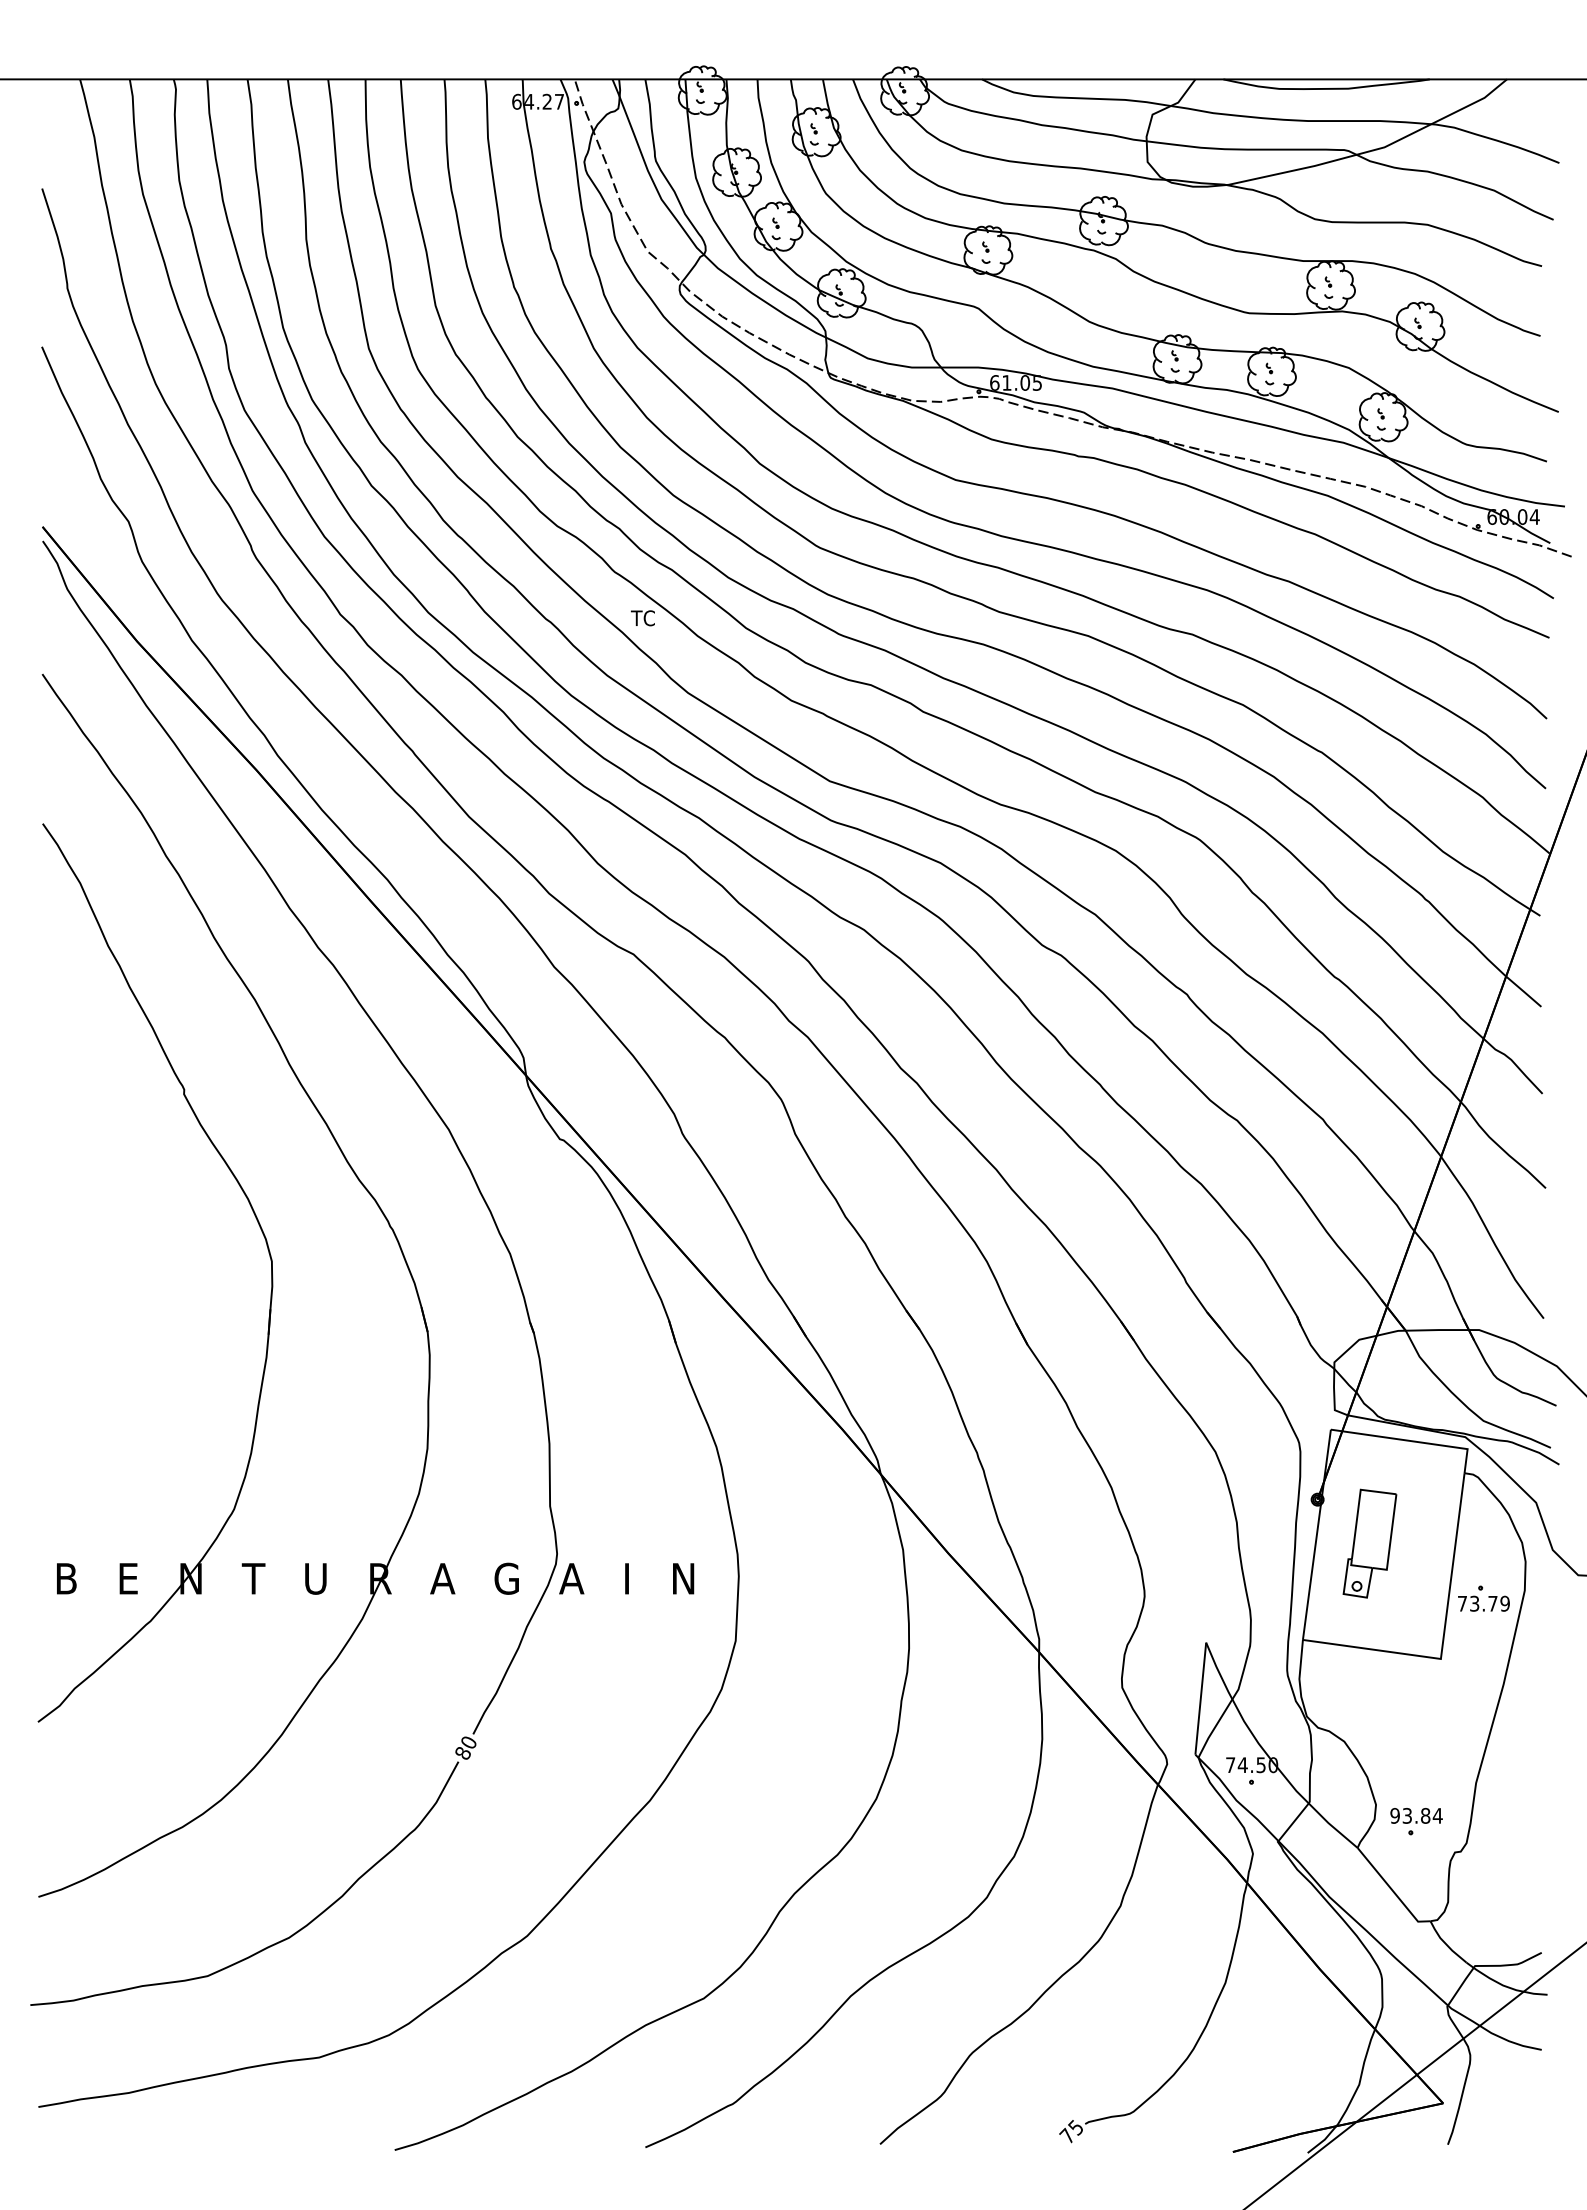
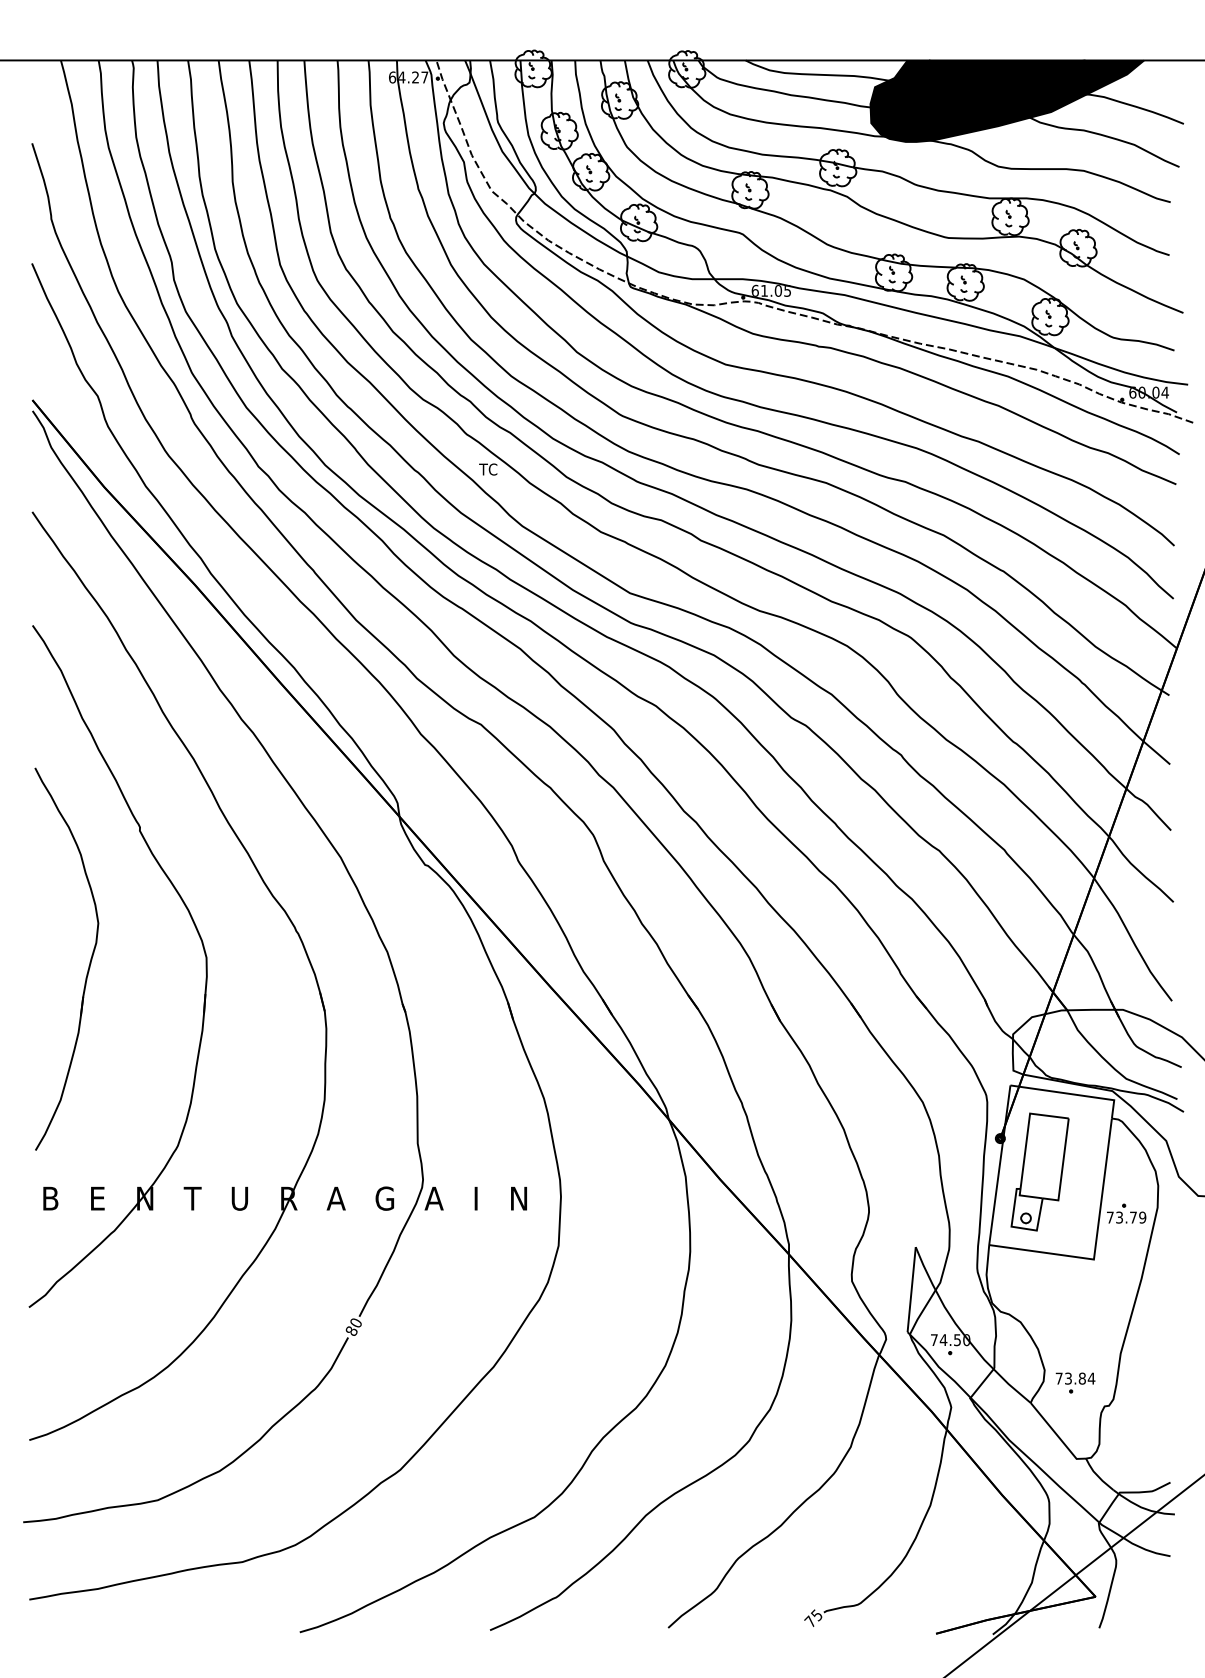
fill: (1326, 132) -> (1007, 100), added
part: (117, 1269) -> (89, 963), added
part: (1369, 1543) -> (1039, 1171), size x1.43
text: (1394, 1815) -> (1058, 1378), 93.84 -> 73.84

